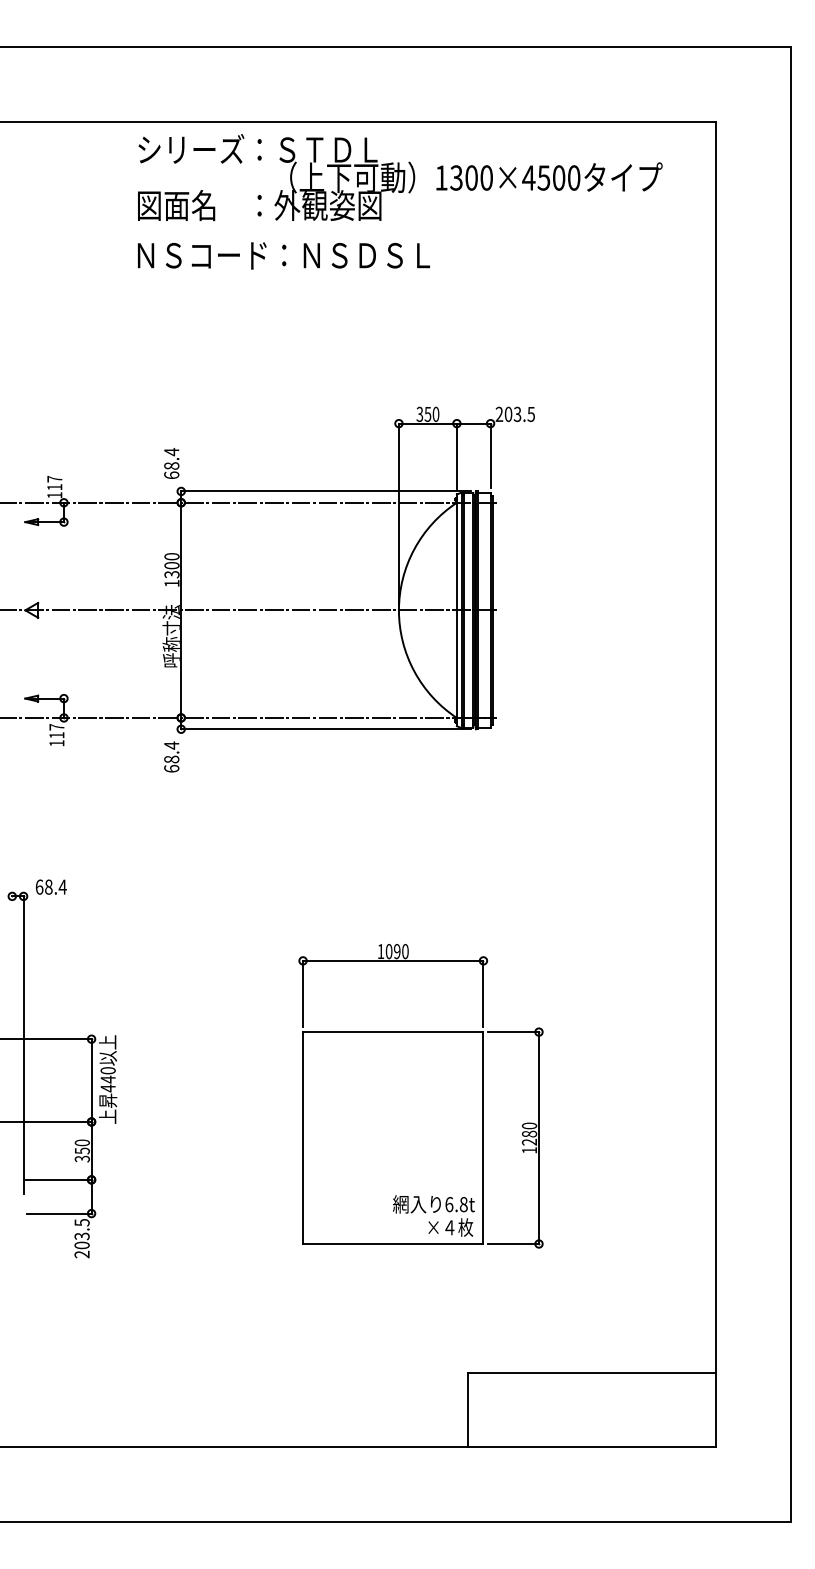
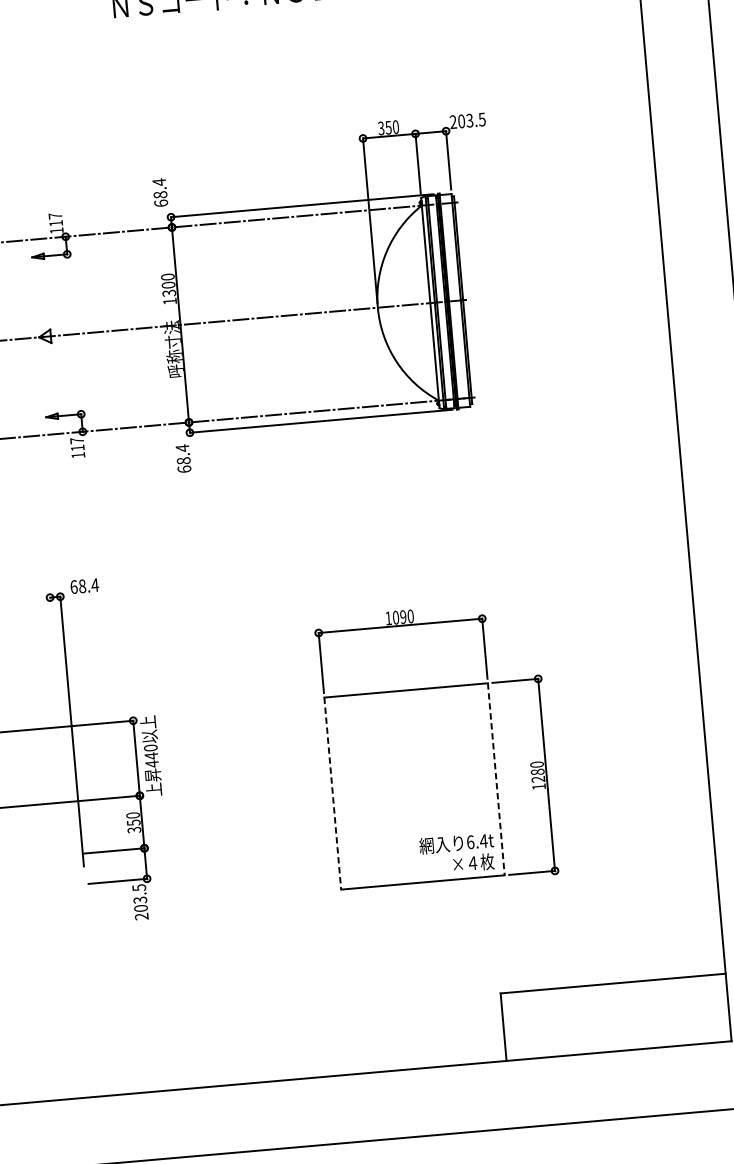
line: (303, 1138) -> (333, 793), solid -> dashed
line: (483, 1138) -> (496, 779), solid -> dashed
text: (463, 1204) -> (483, 841), 6.8t -> 6.4t

